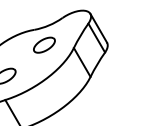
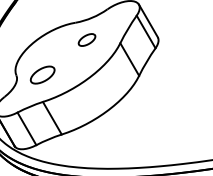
part: (43, 44) -> (86, 39), size x0.7

